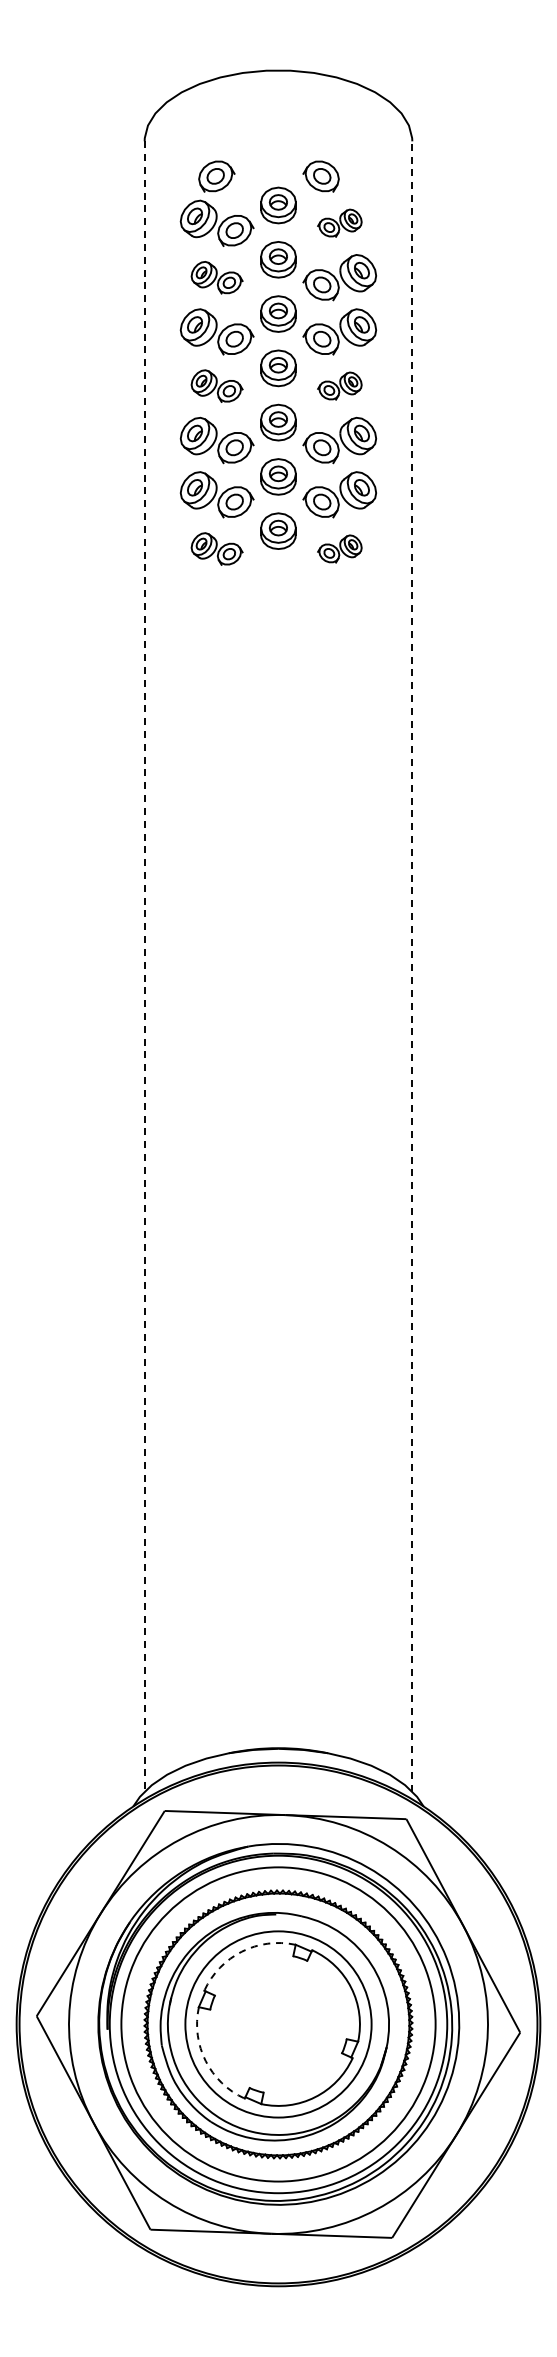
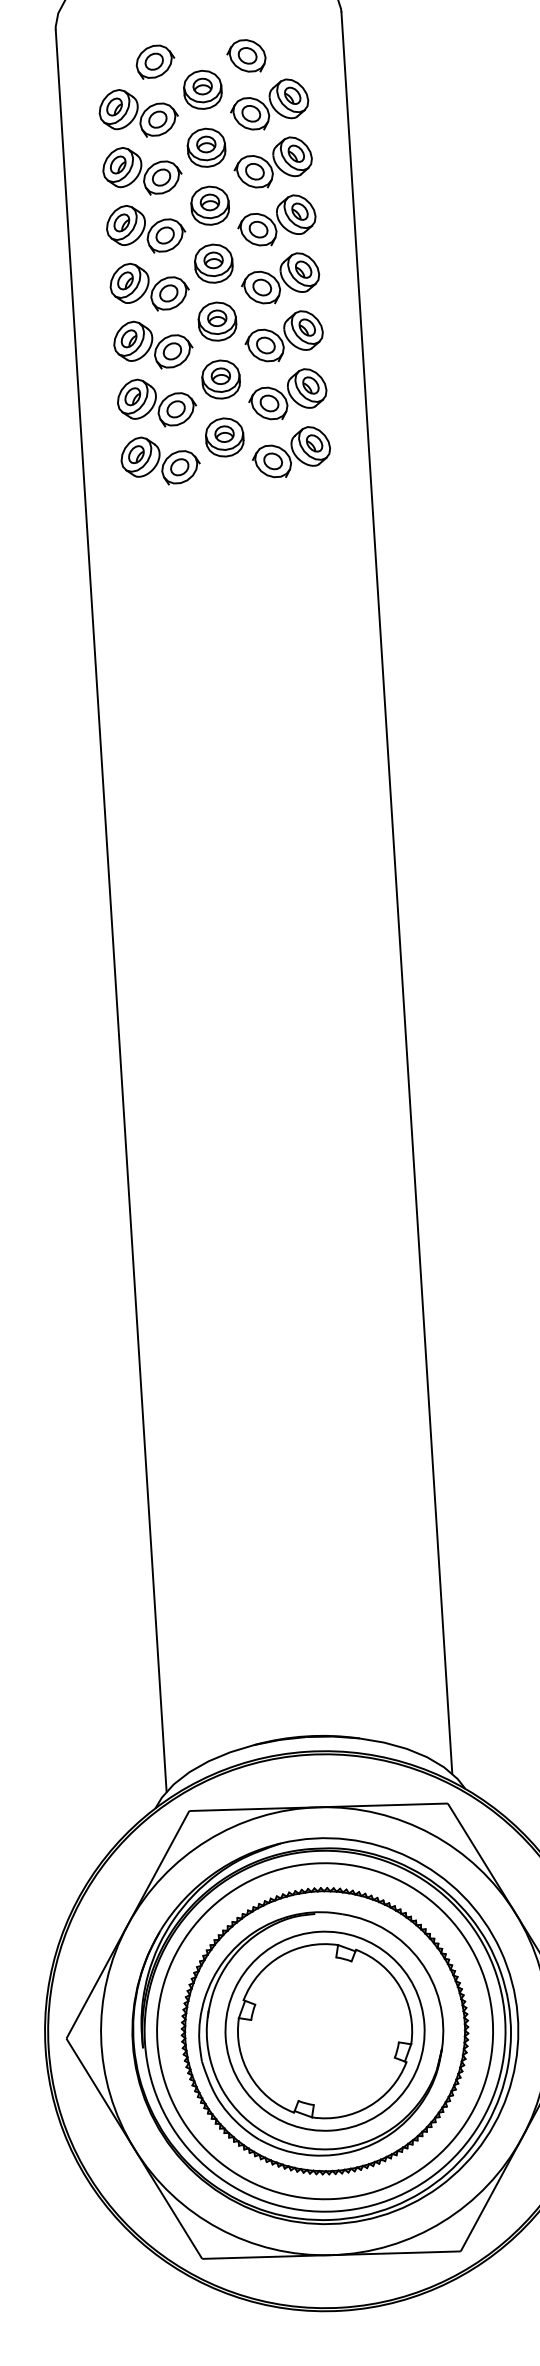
part: (216, 176) -> (155, 61), moved
part: (339, 222) -> (269, 103), size x1.67
part: (216, 277) -> (141, 170), size x1.43
part: (216, 385) -> (148, 286), size x1.43
part: (339, 385) -> (280, 277), size x1.67
part: (216, 548) -> (159, 460), size x1.43
part: (339, 548) -> (291, 451), size x1.67
line: (412, 965) -> (396, 892), dashed -> solid
line: (144, 966) -> (111, 911), dashed -> solid
arc: (241, 1951) -> (280, 1955), dashed -> solid
arc: (205, 2061) -> (249, 2075), dashed -> solid

